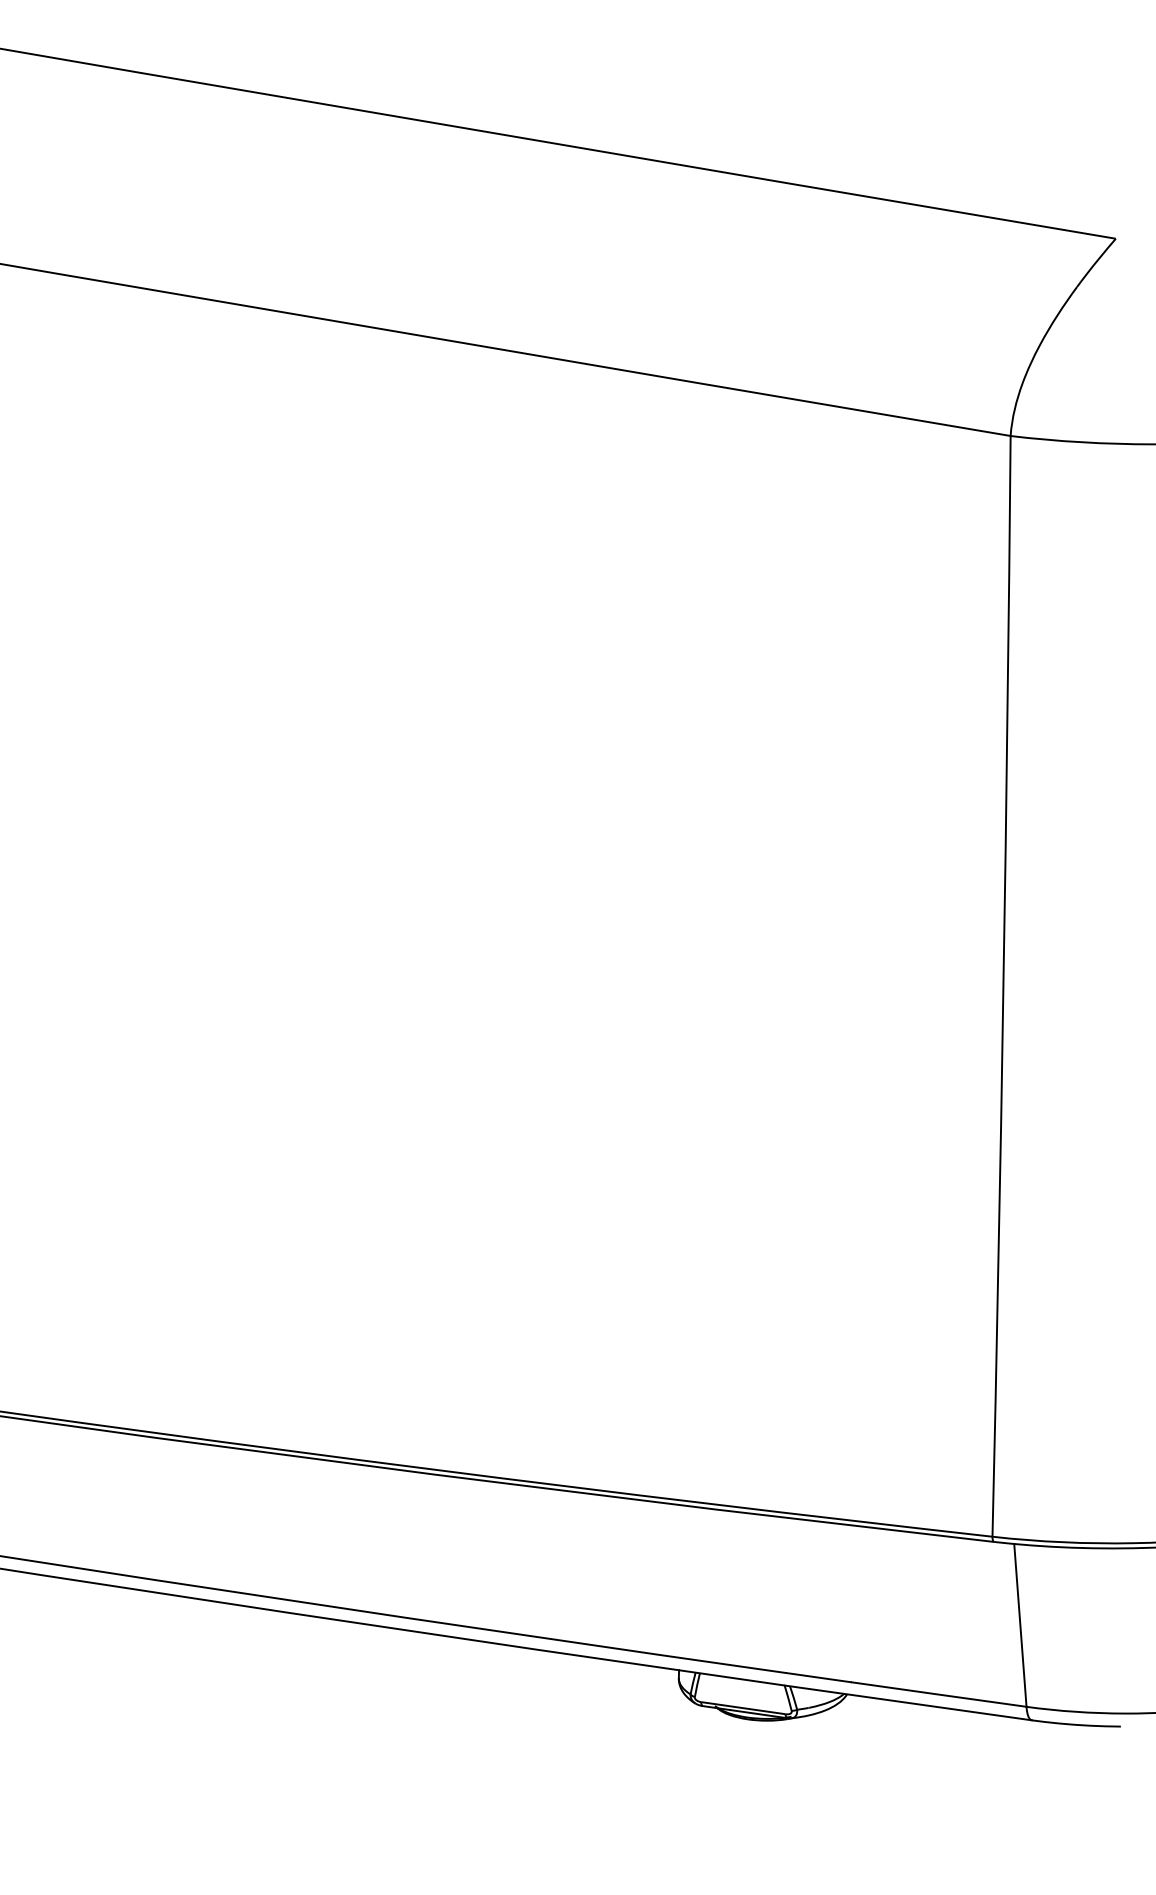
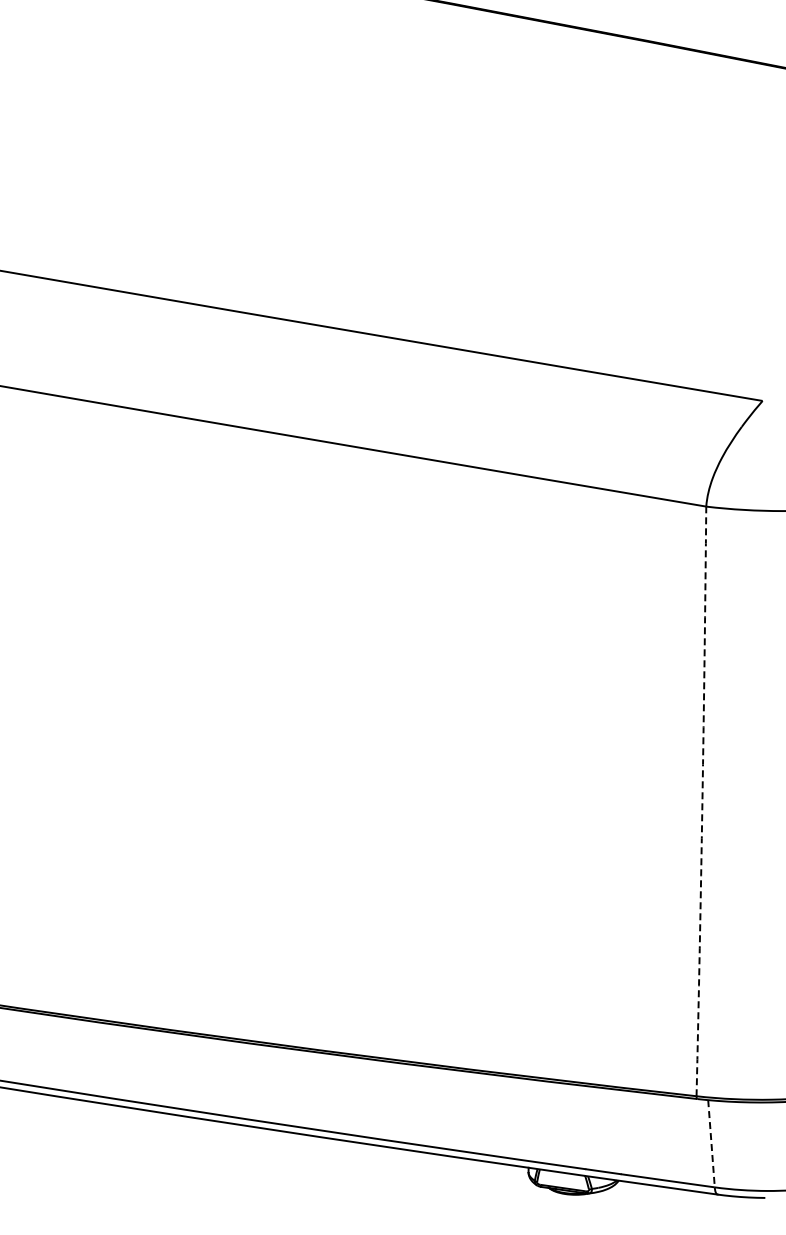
arc: (1003, 986) -> (702, 801), solid -> dashed
line: (1020, 1624) -> (711, 1143), solid -> dashed

